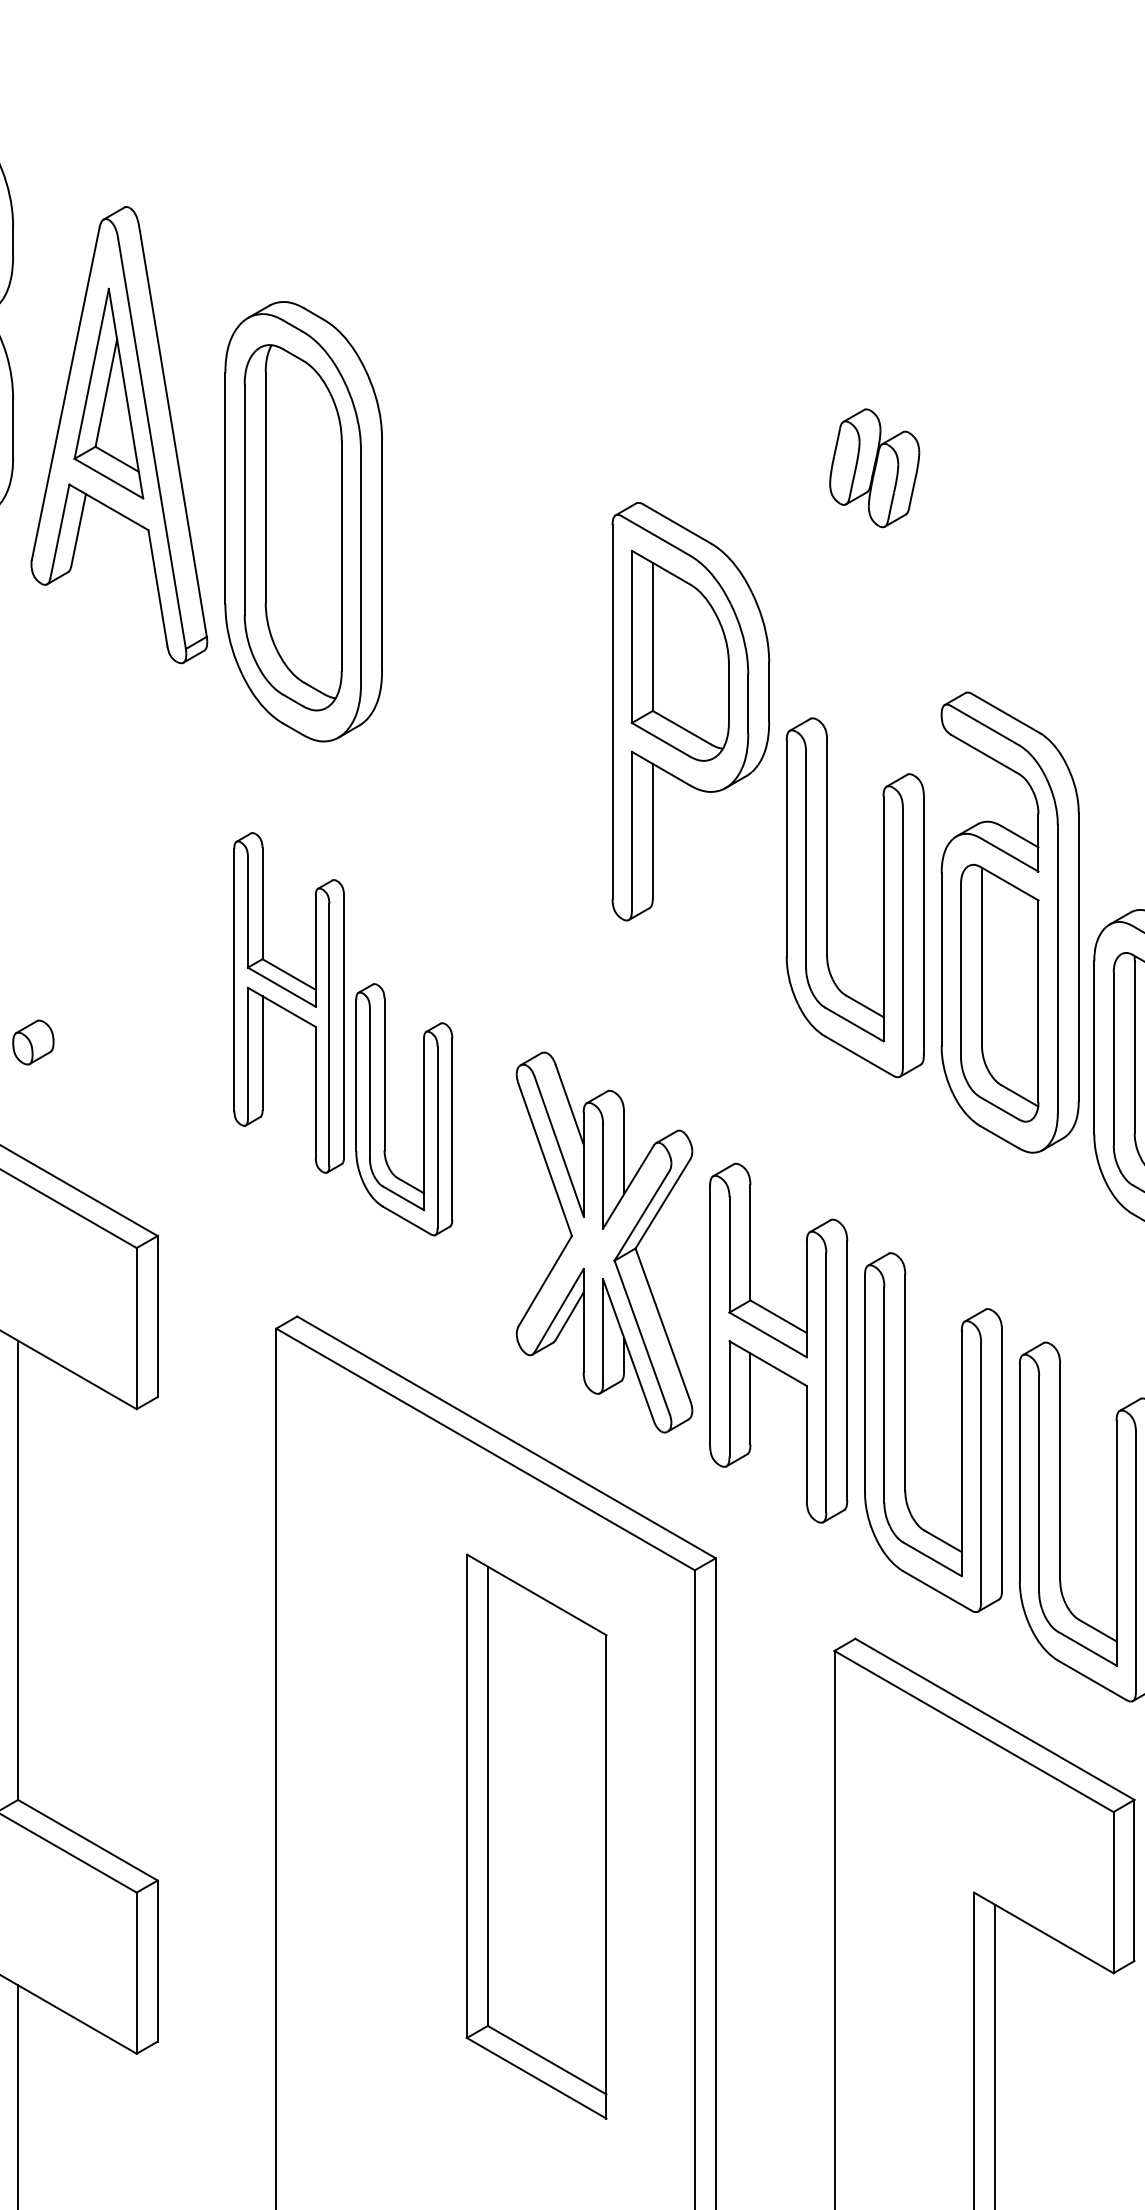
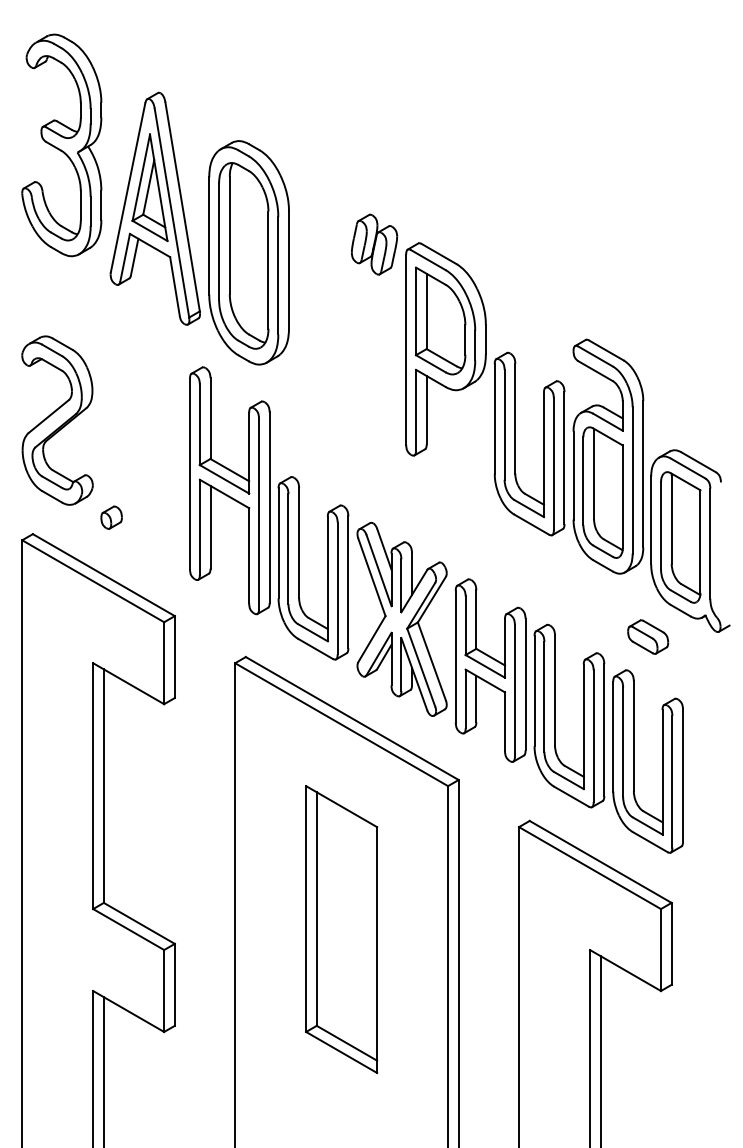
part: (874, 467) -> (374, 244), moved
part: (343, 1034) -> (269, 513), size x1.43
part: (1089, 1276) -> (648, 636), added
part: (536, 1836) -> (341, 929), moved

